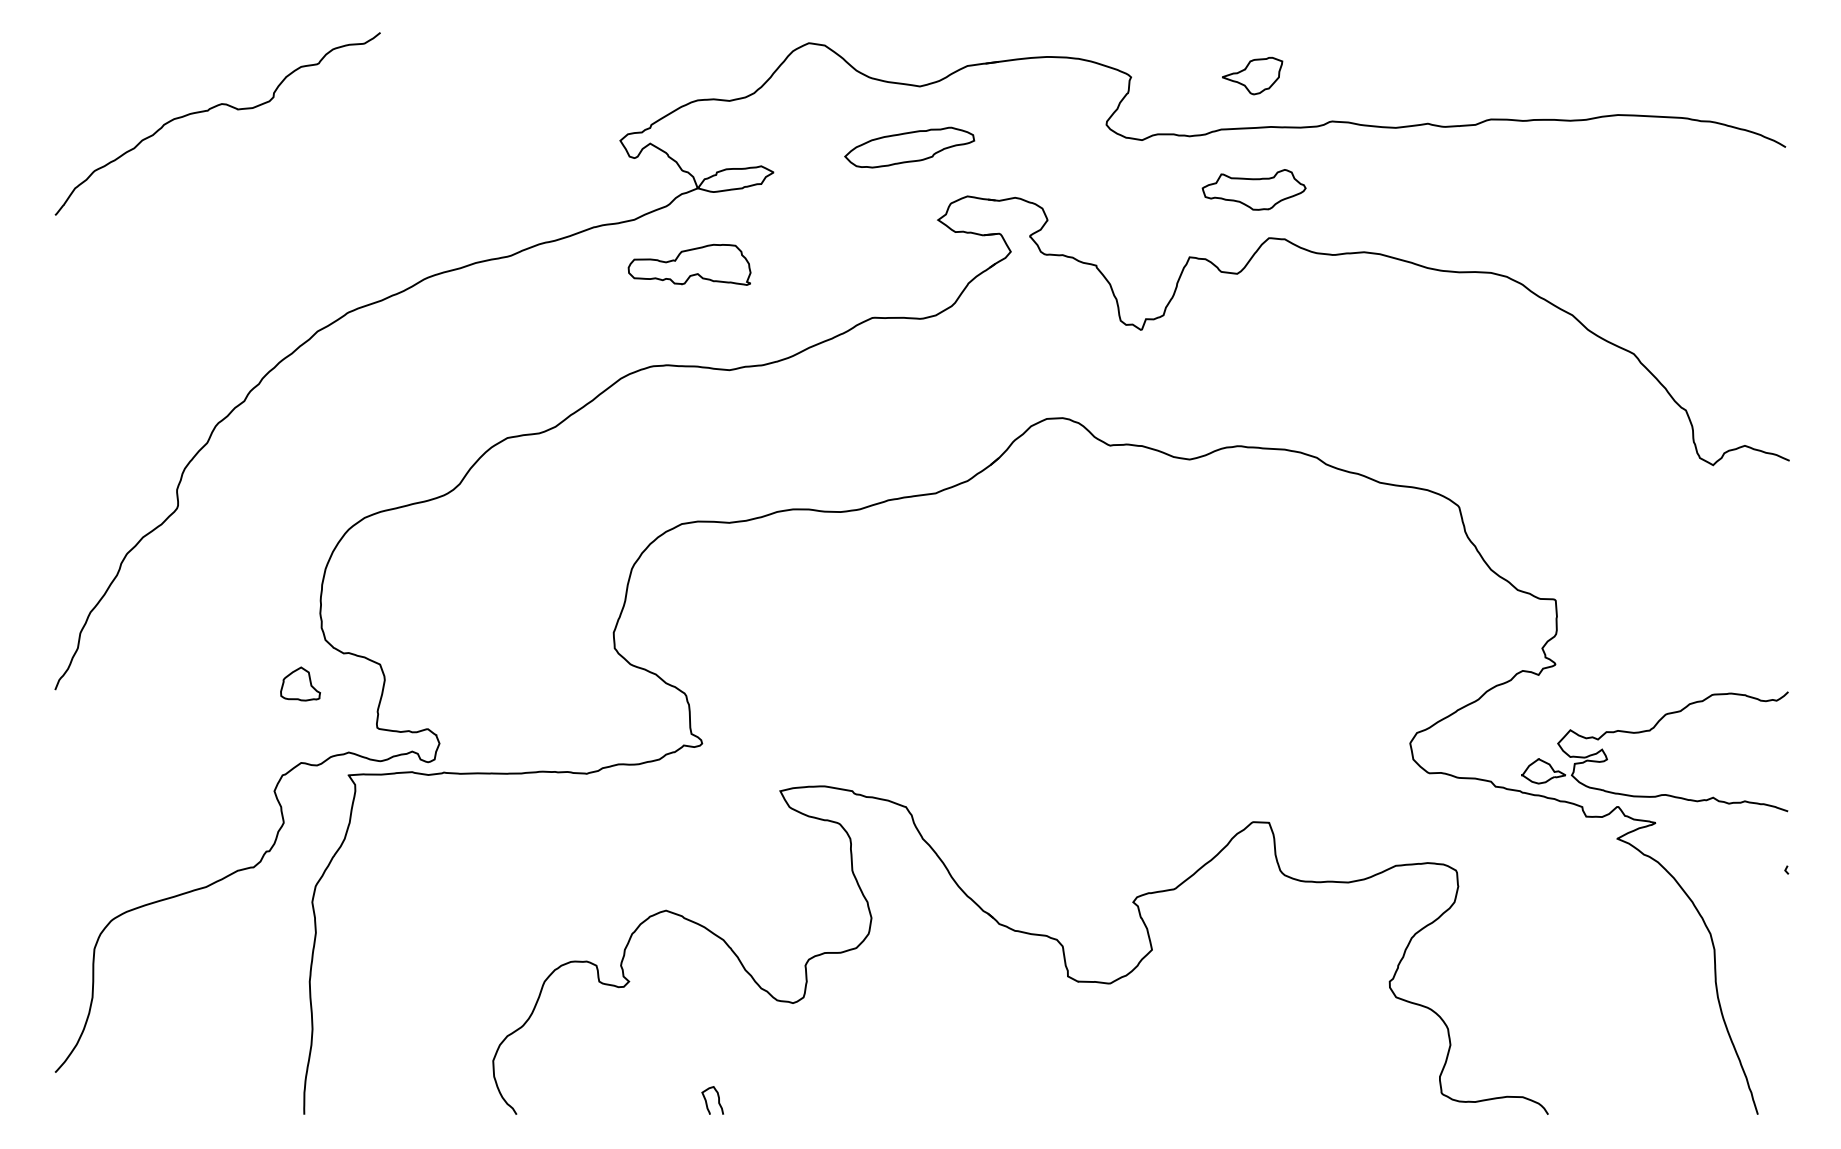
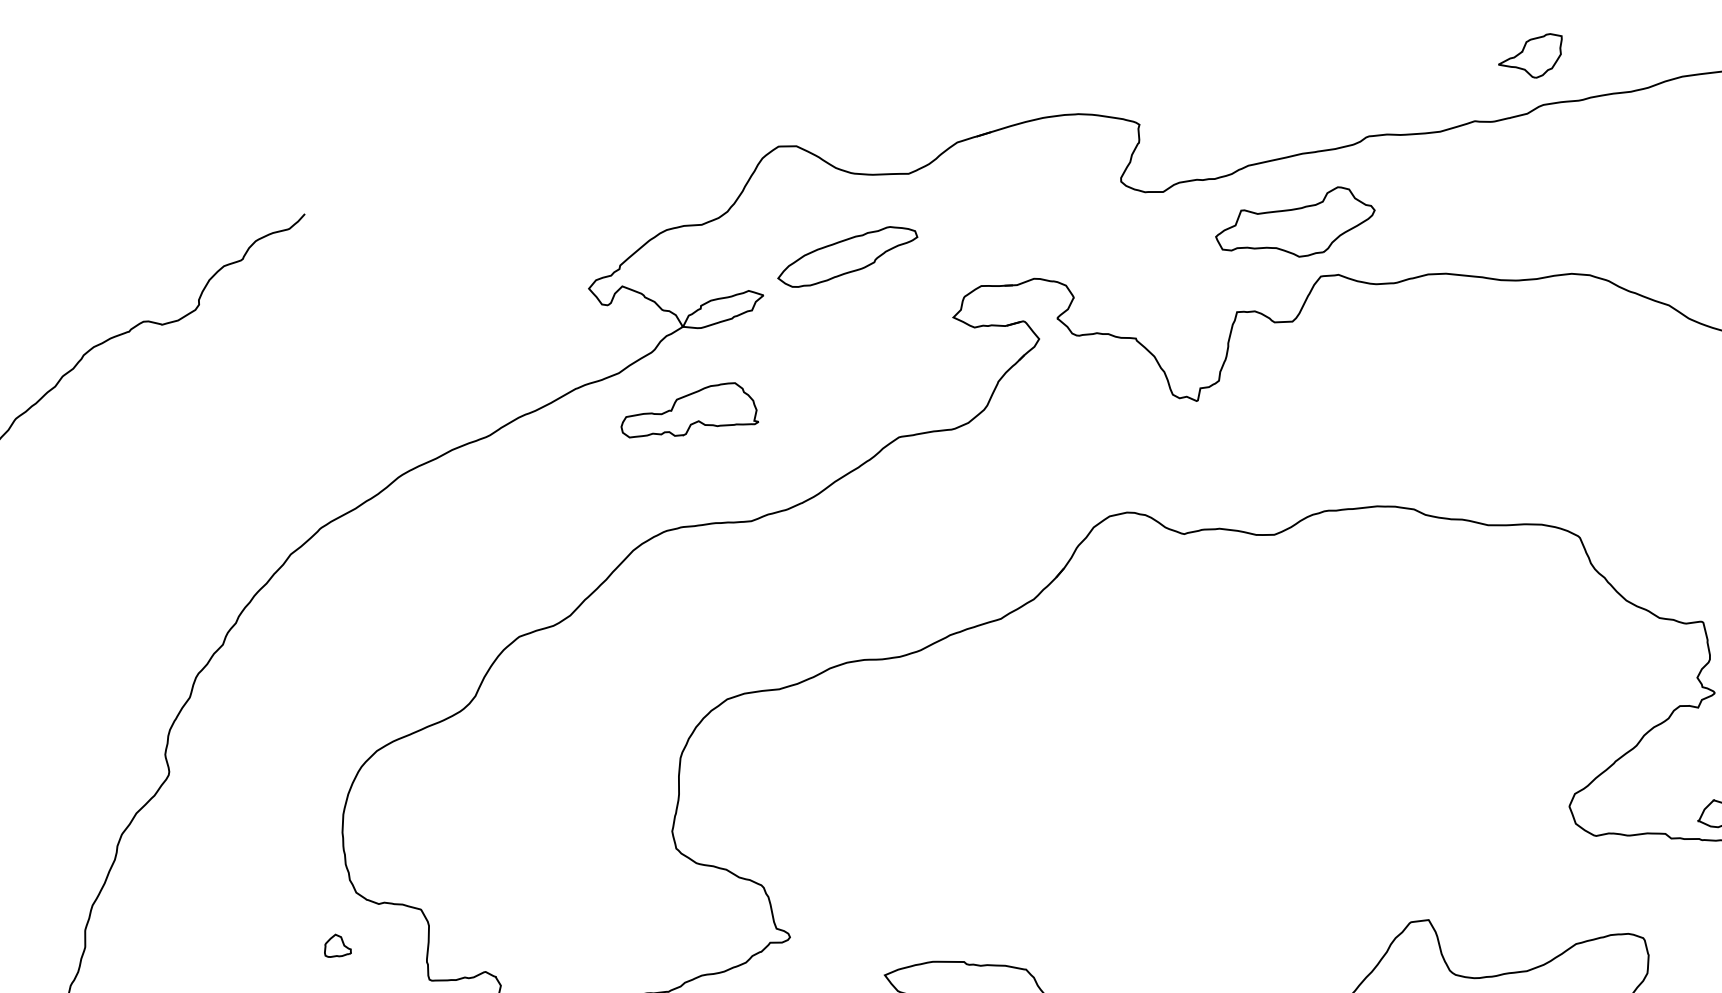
part: (1252, 75) -> (1531, 57), moved
part: (909, 147) -> (847, 256), moved
part: (1253, 189) -> (1294, 225), size x1.4
part: (300, 683) -> (336, 945), size x0.6

